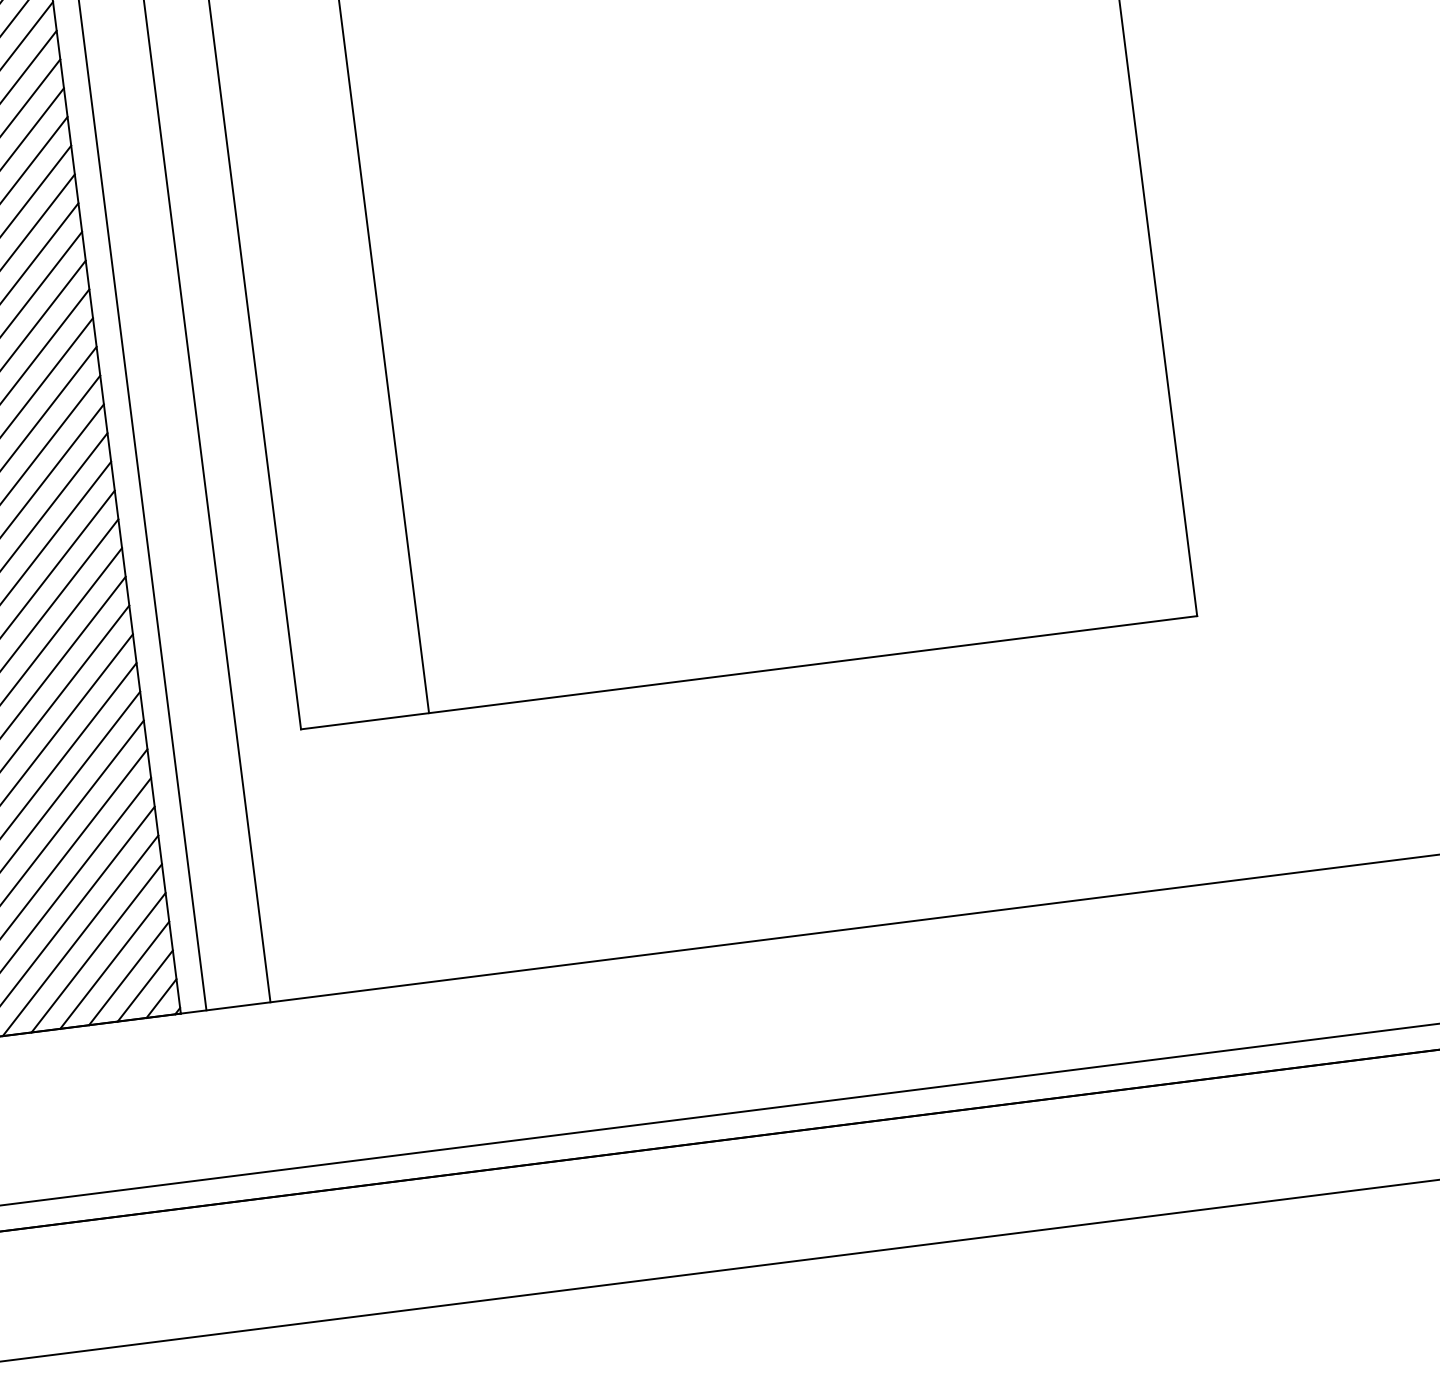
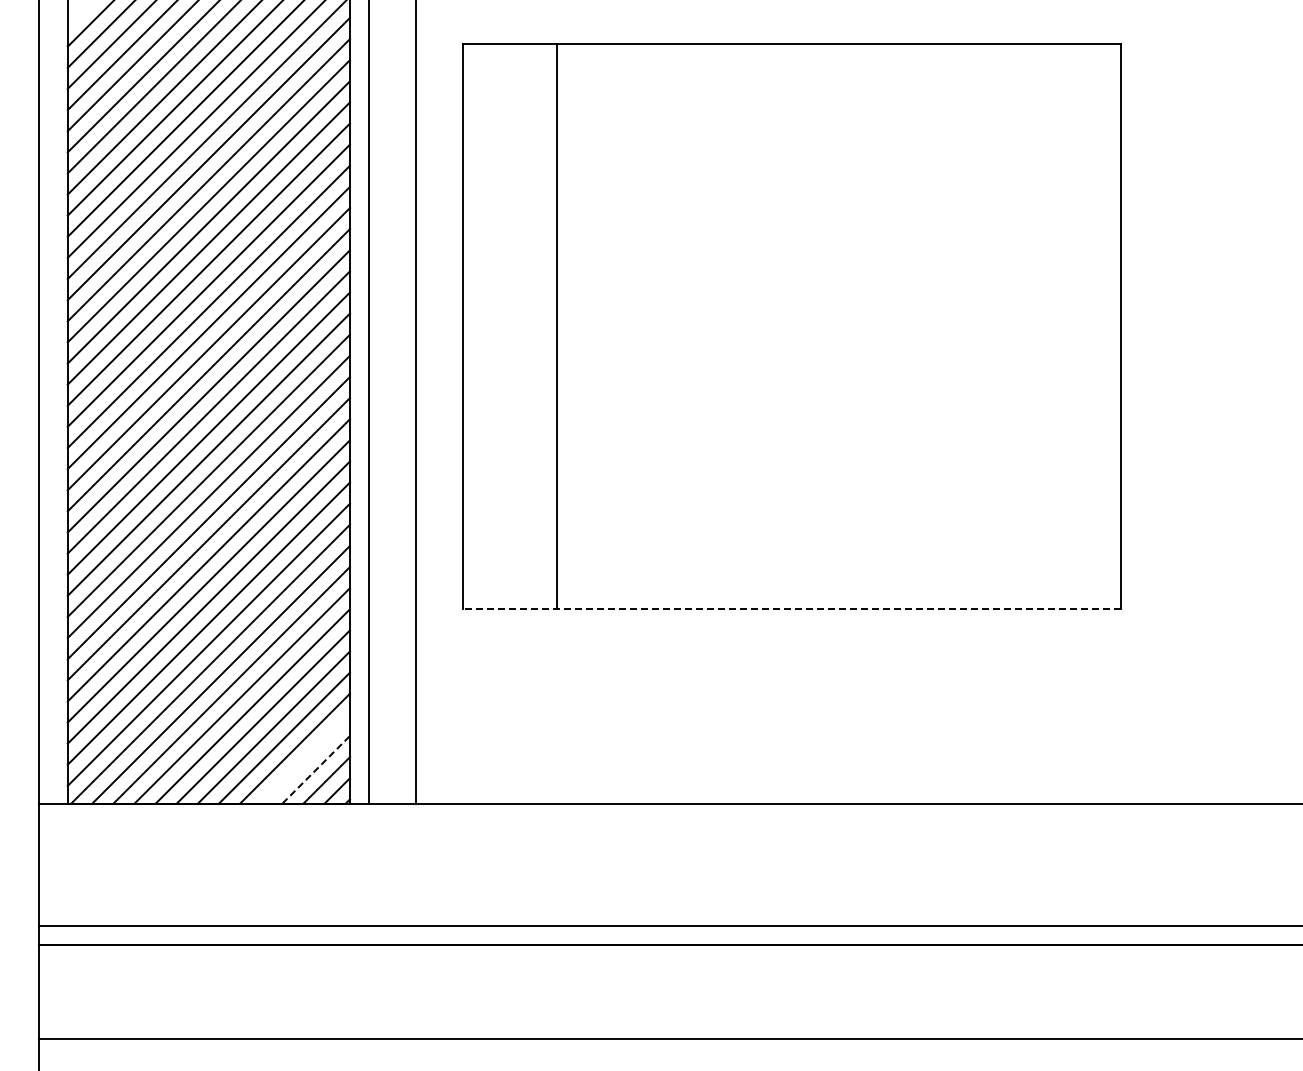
line: (748, 672) -> (791, 608), solid -> dashed
line: (112, 959) -> (305, 758), removed
line: (129, 973) -> (316, 769), solid -> dashed

